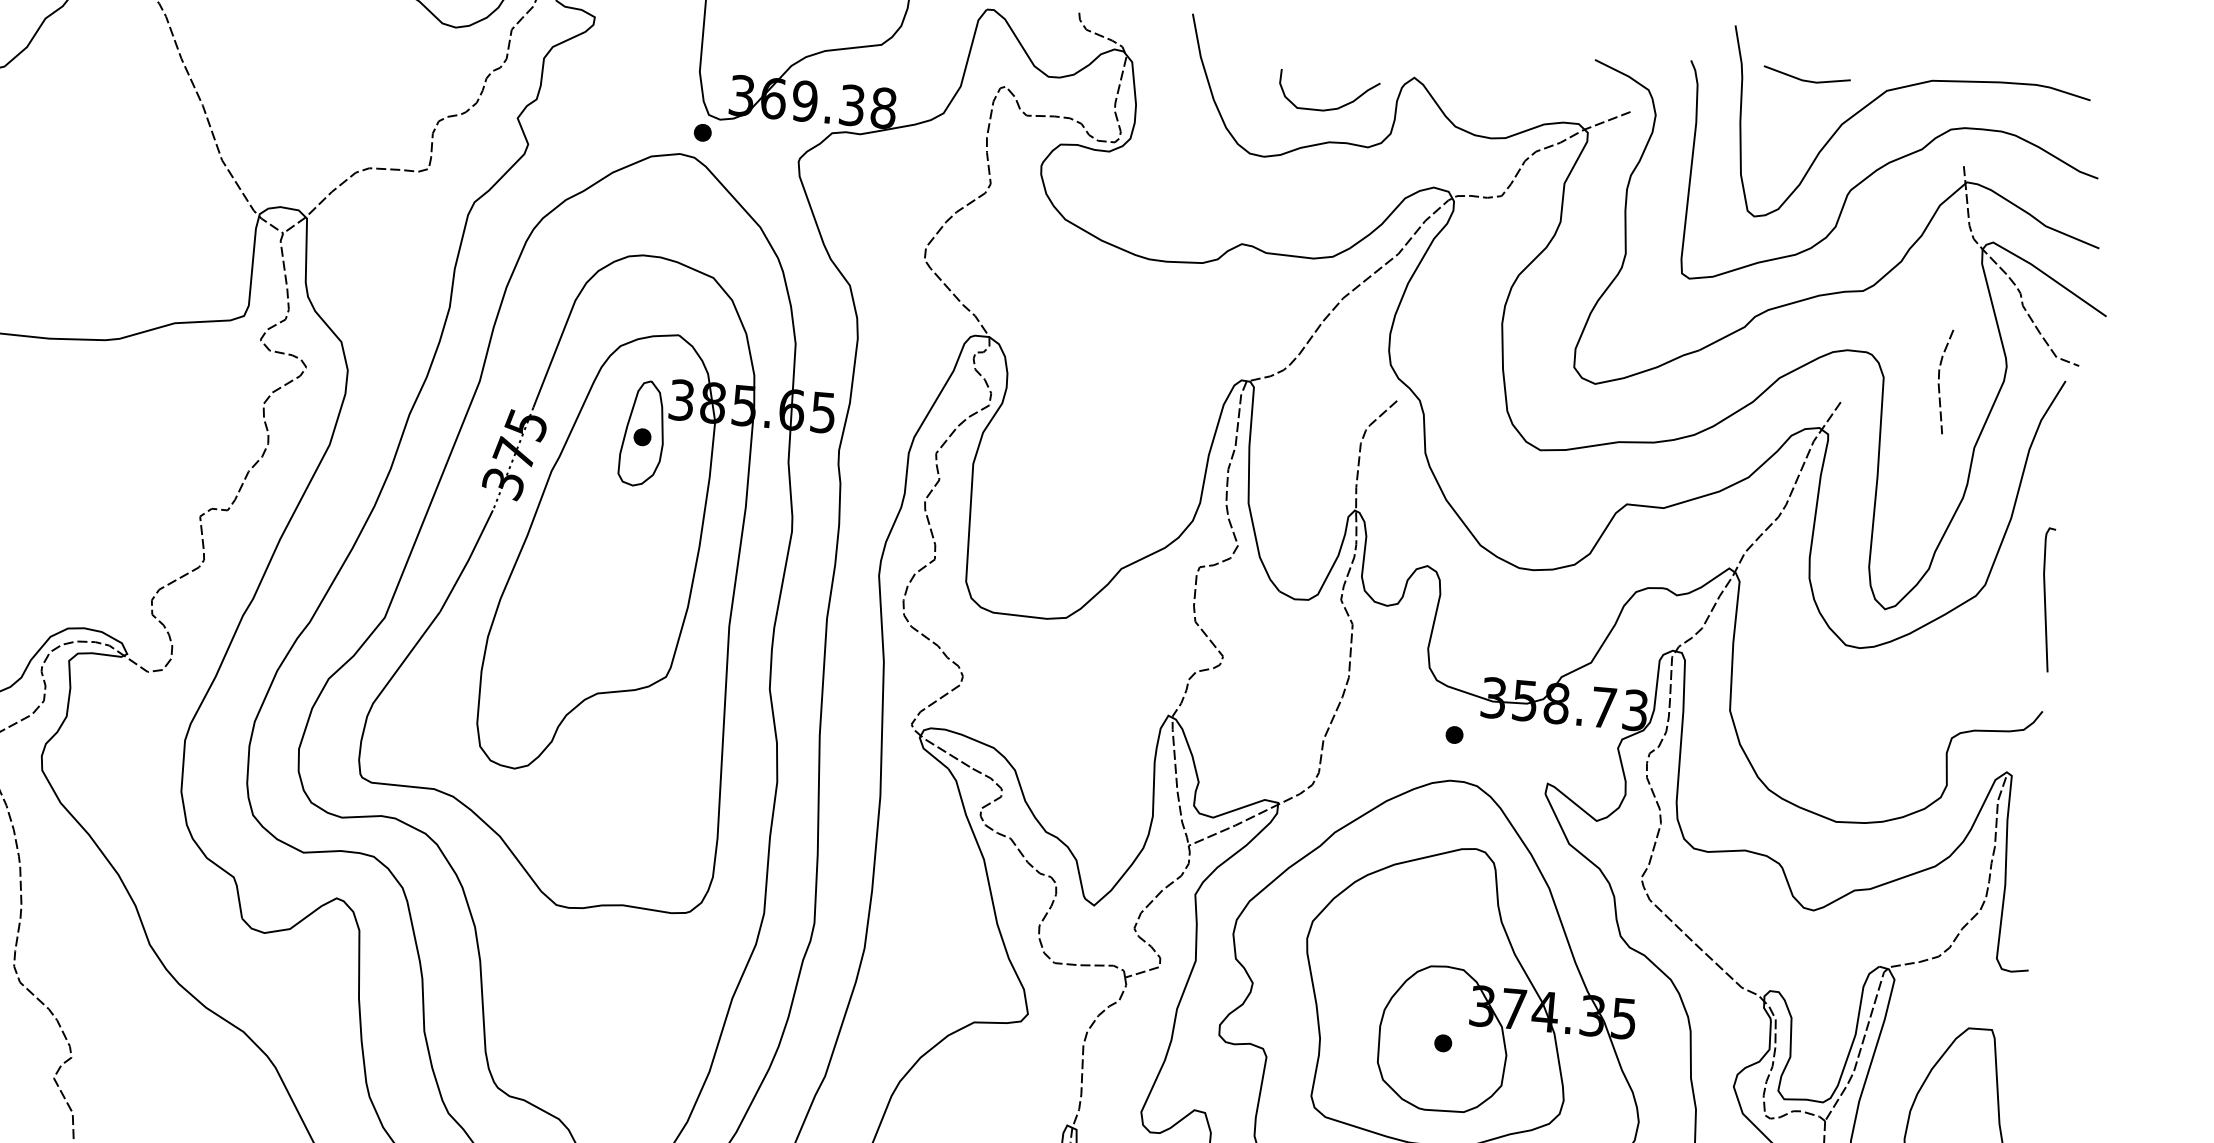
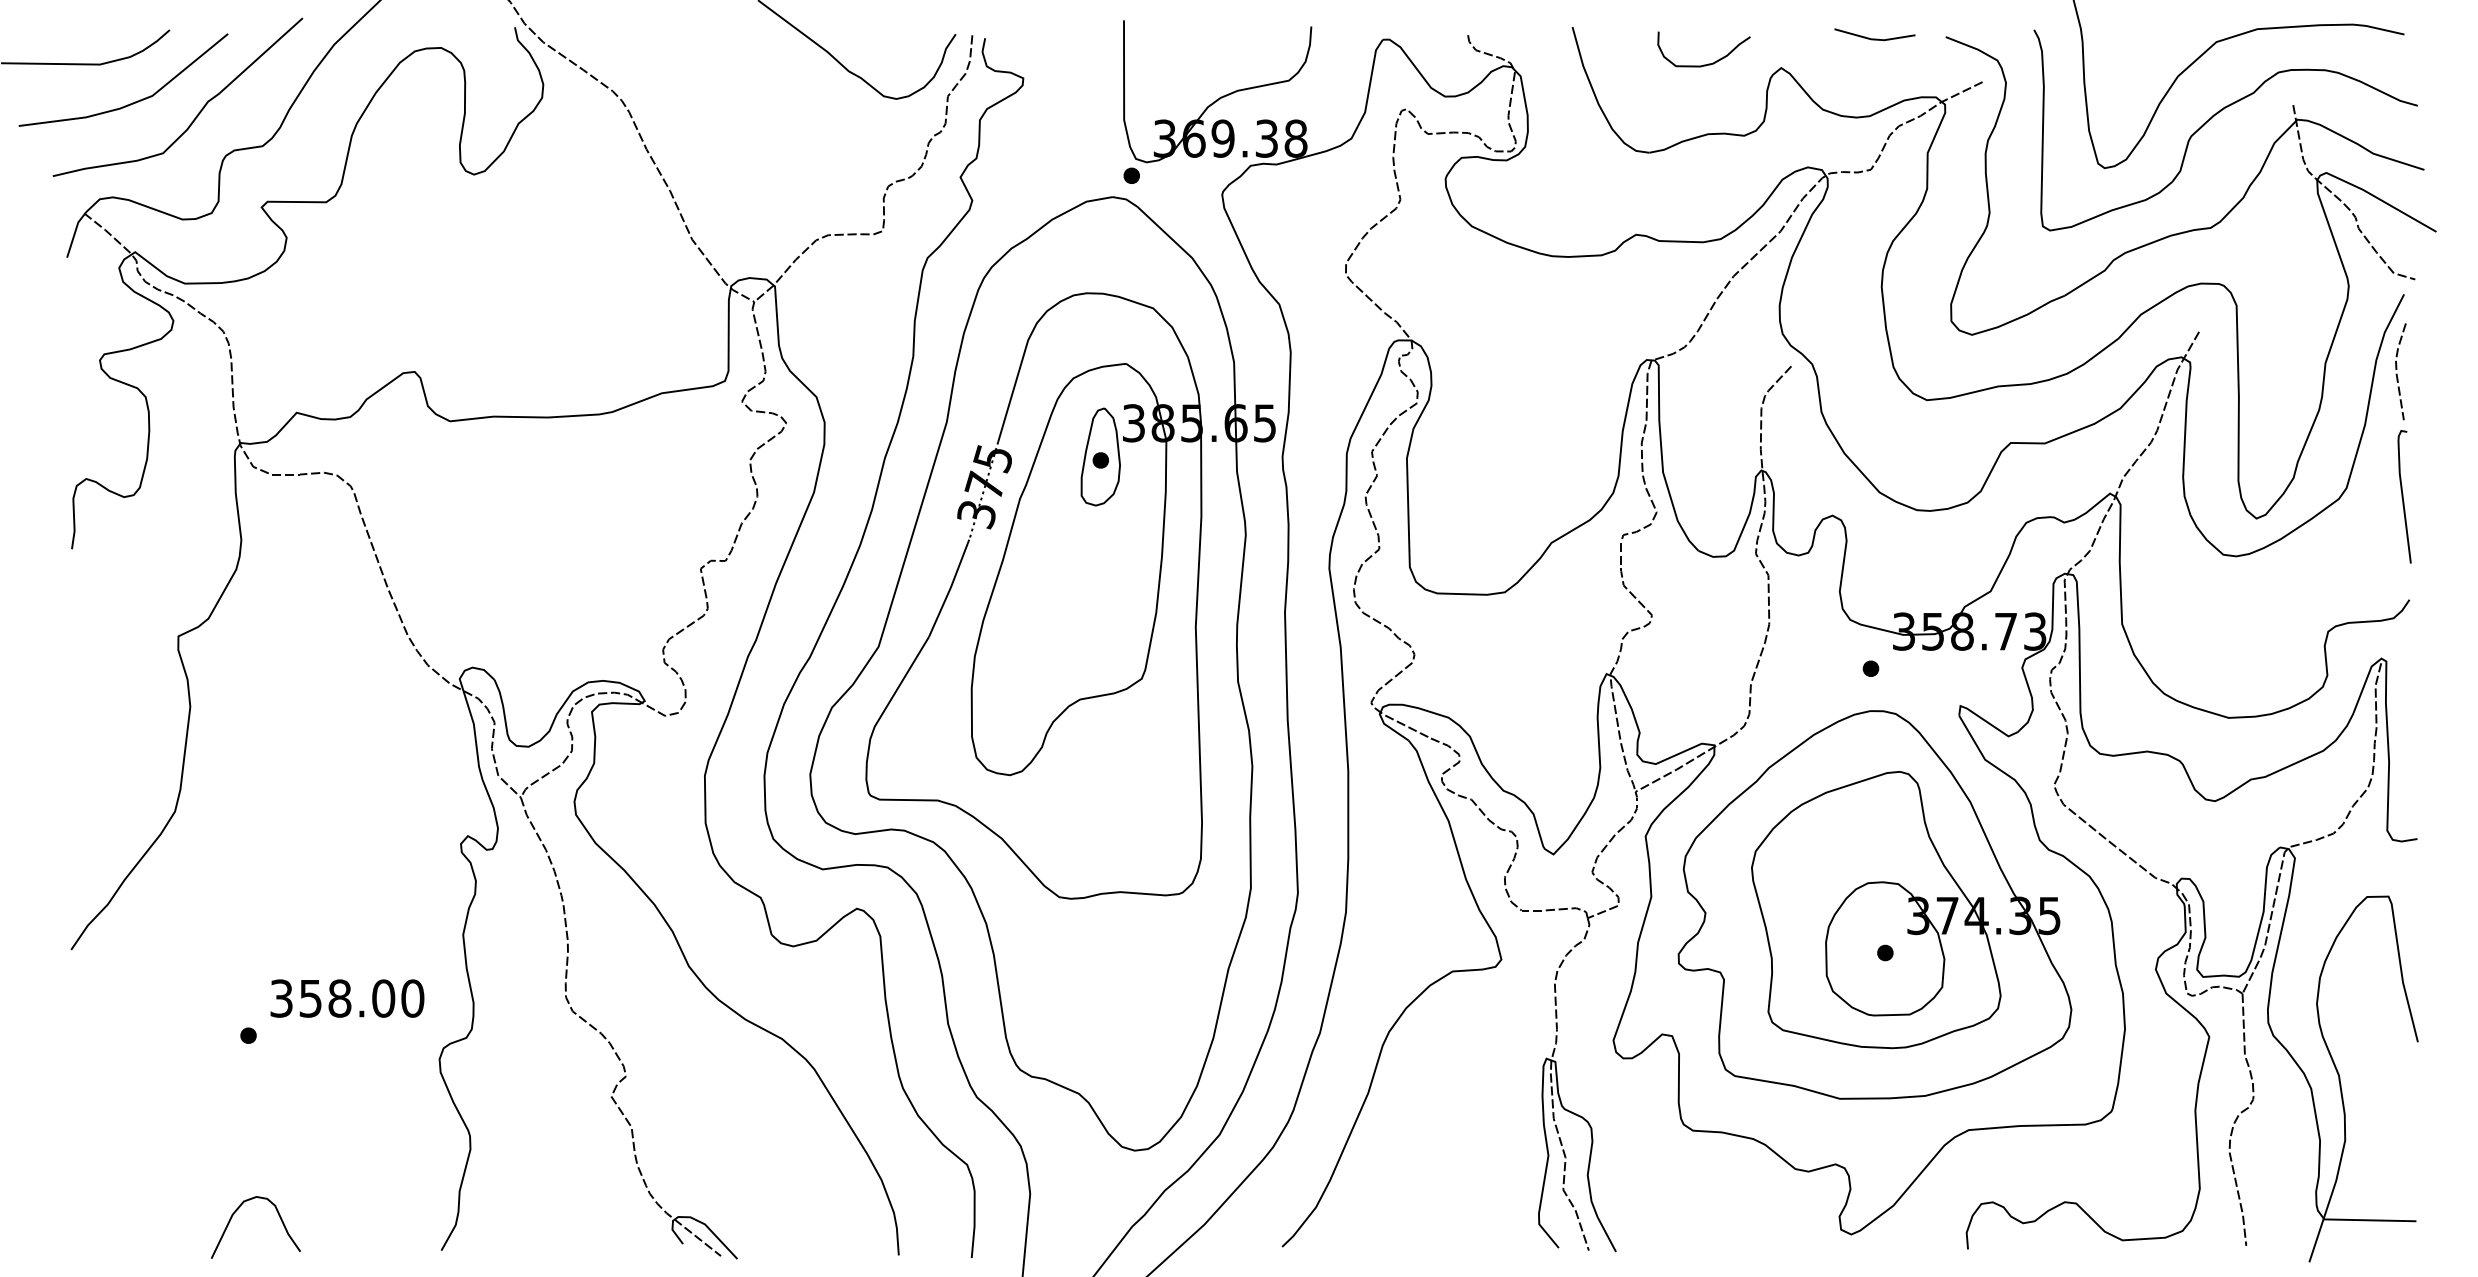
line: (1806, 79) -> (1874, 38), moved
curve: (1332, 108) -> (1708, 63), moved
line: (1940, 378) -> (2397, 369), moved

